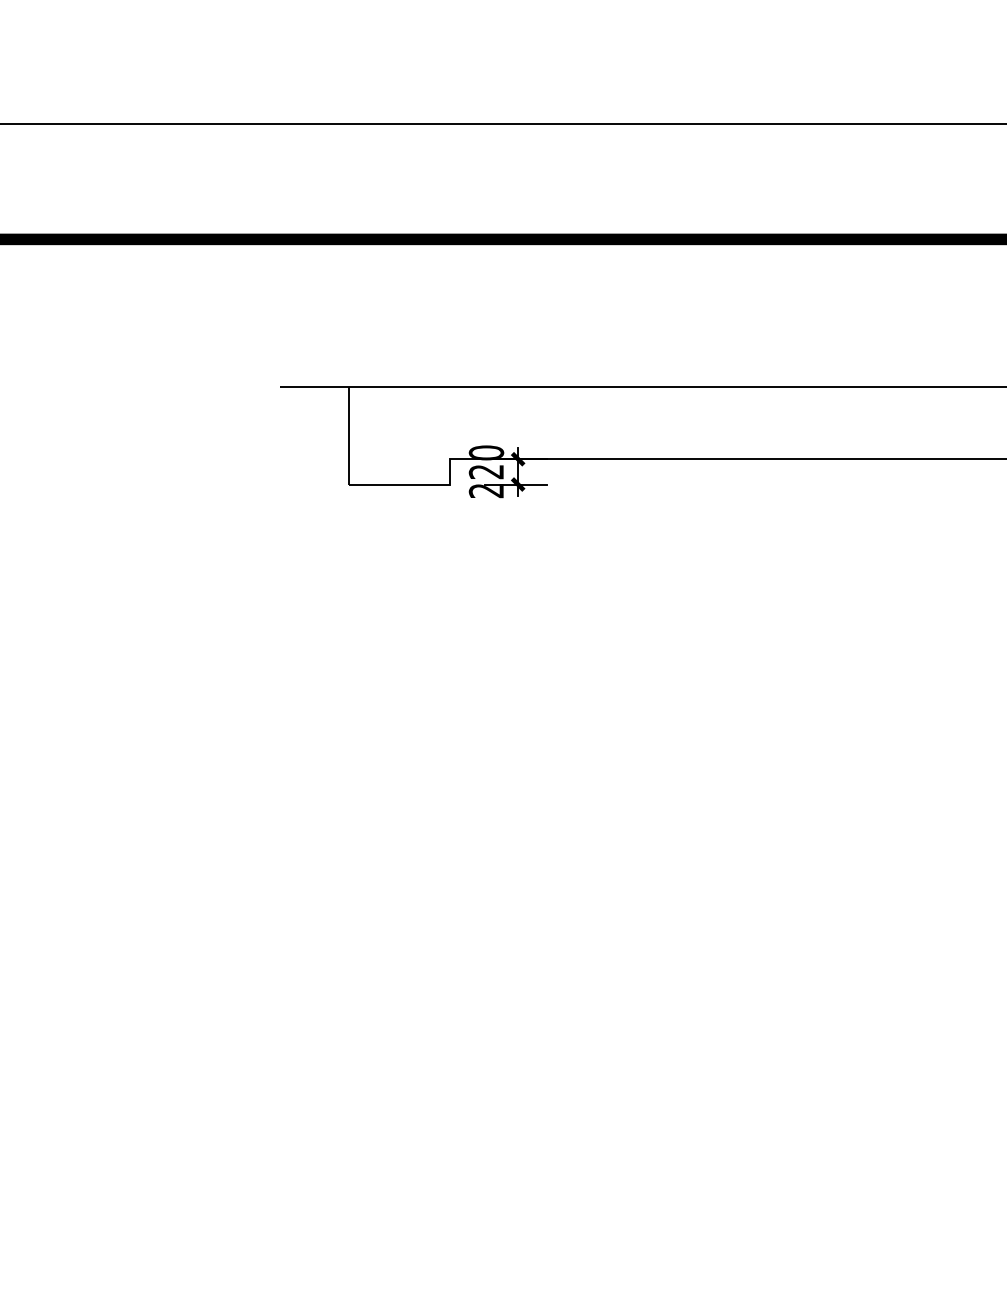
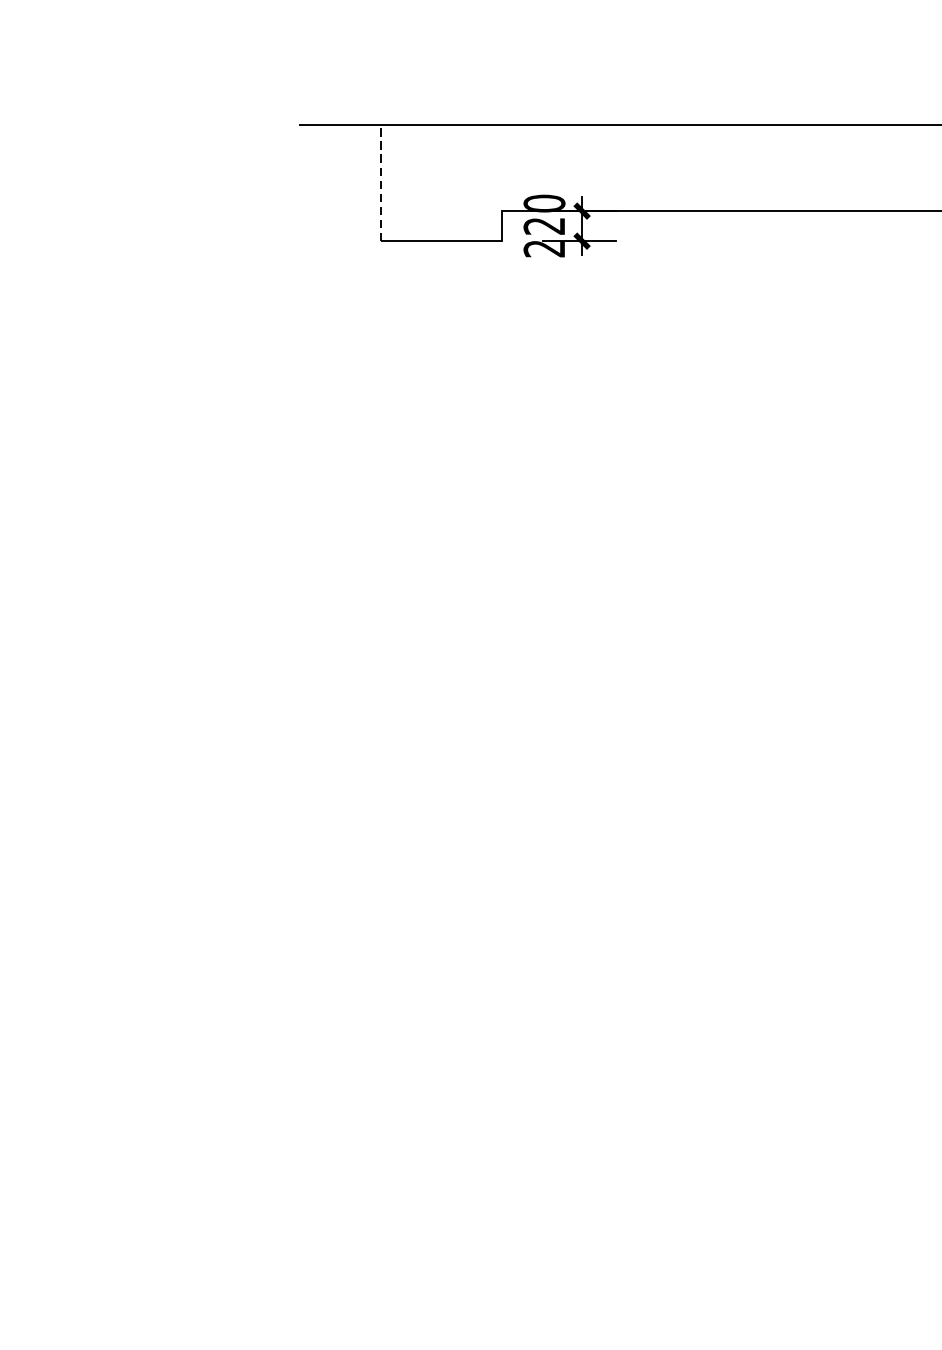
line: (349, 435) -> (381, 182), solid -> dashed

